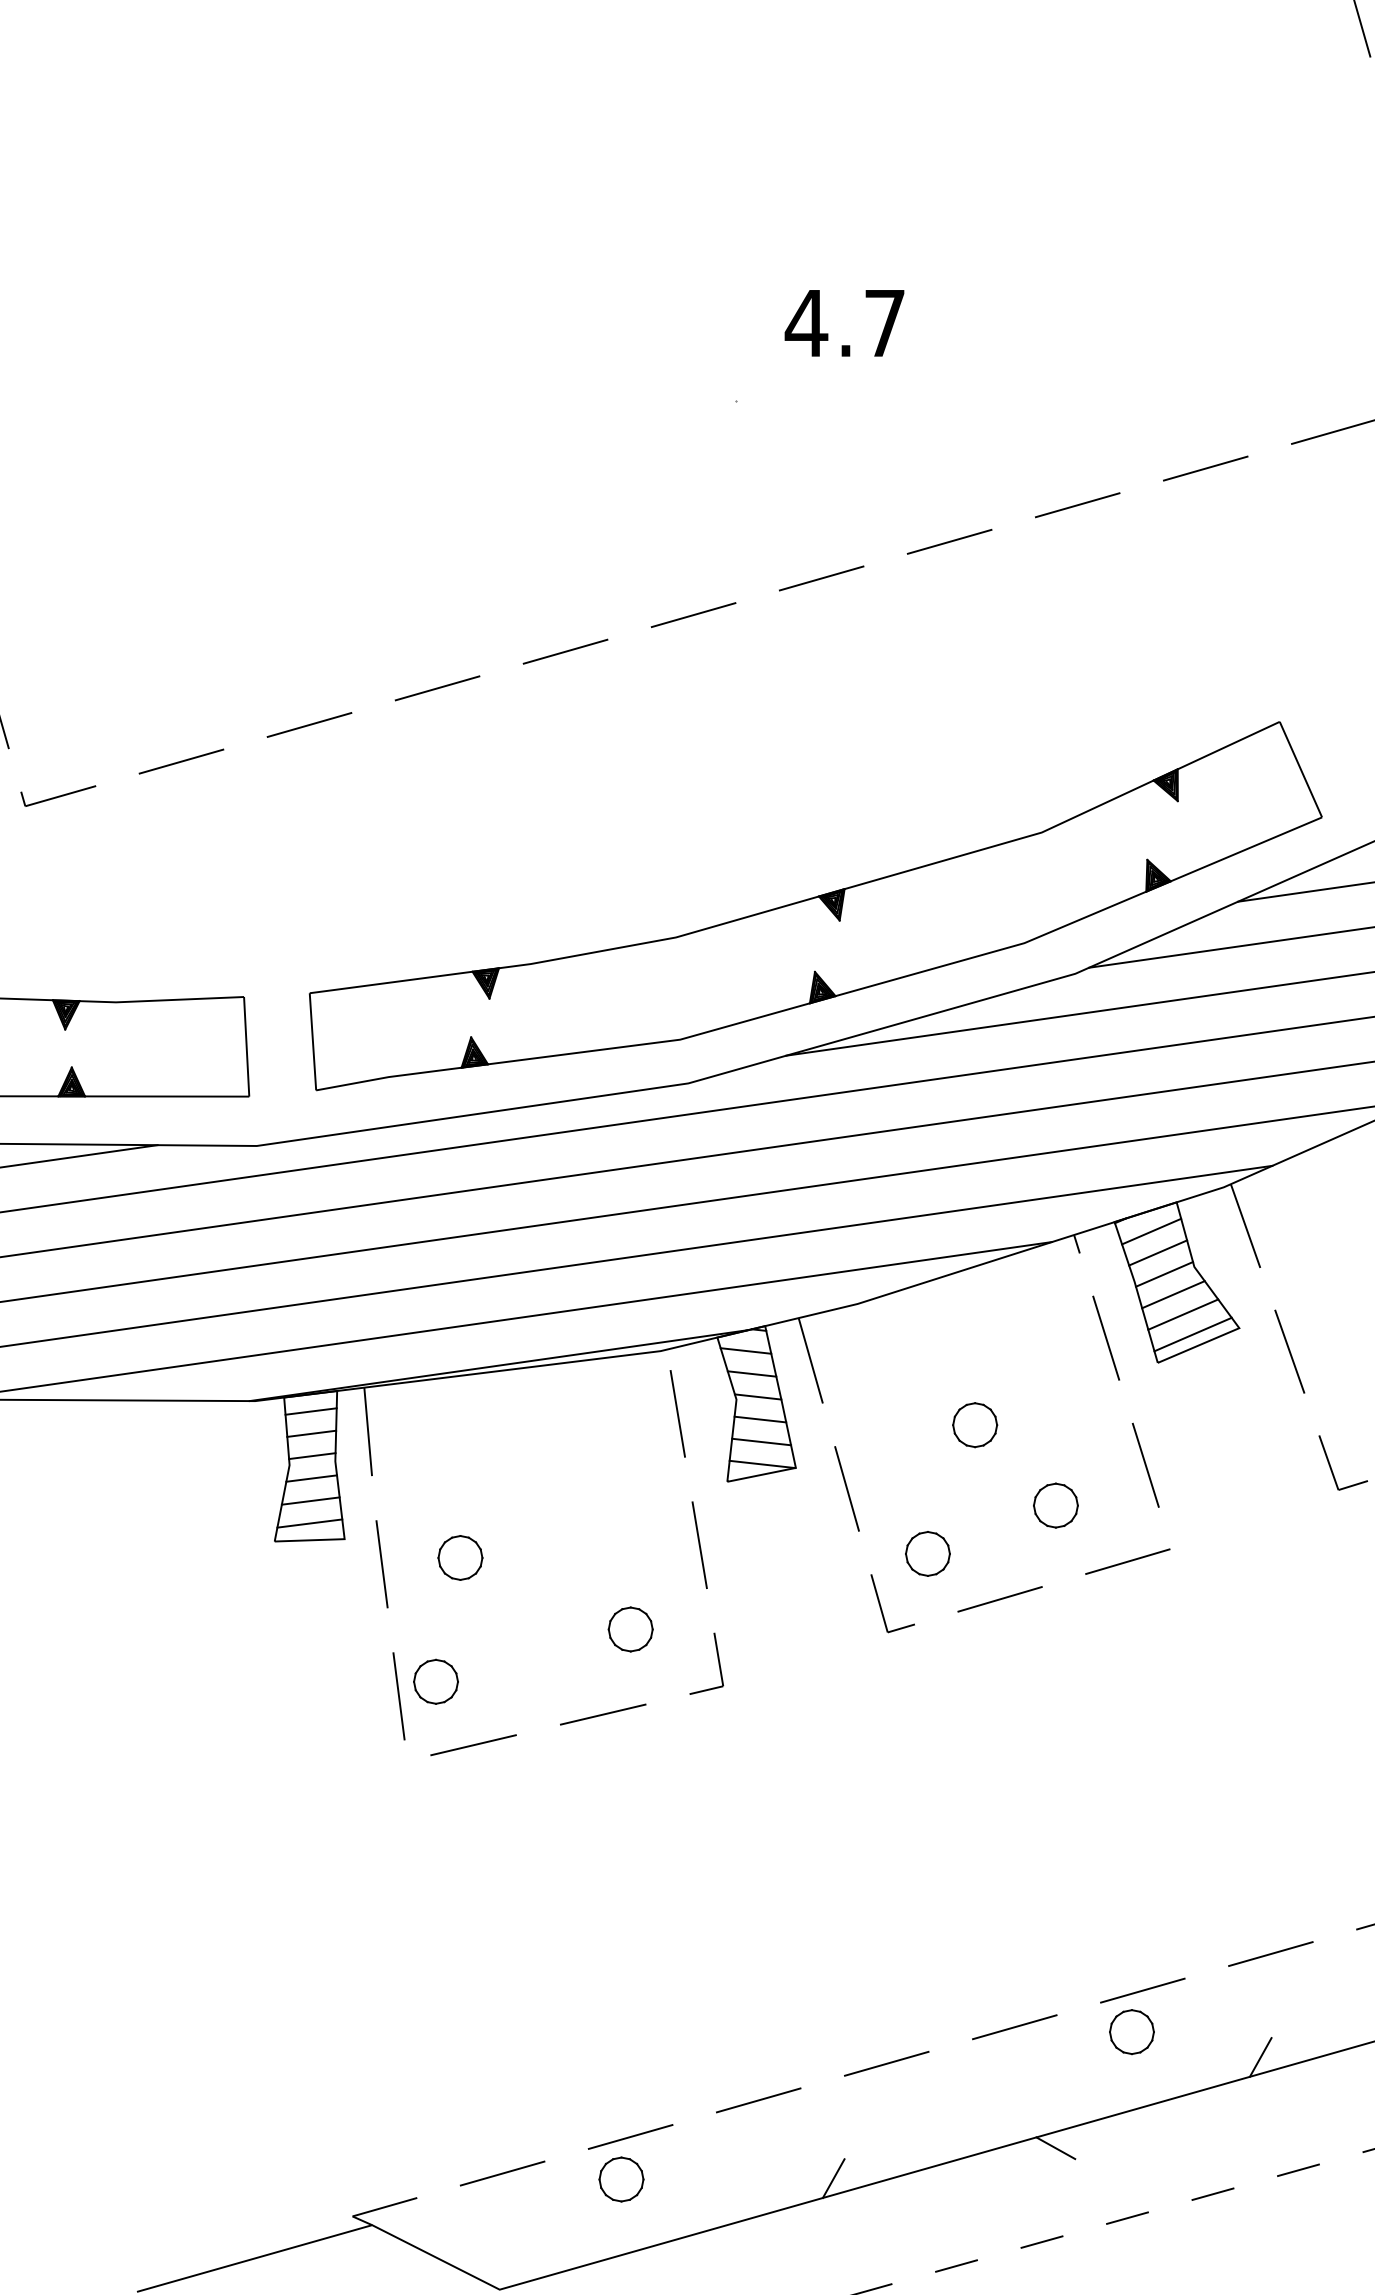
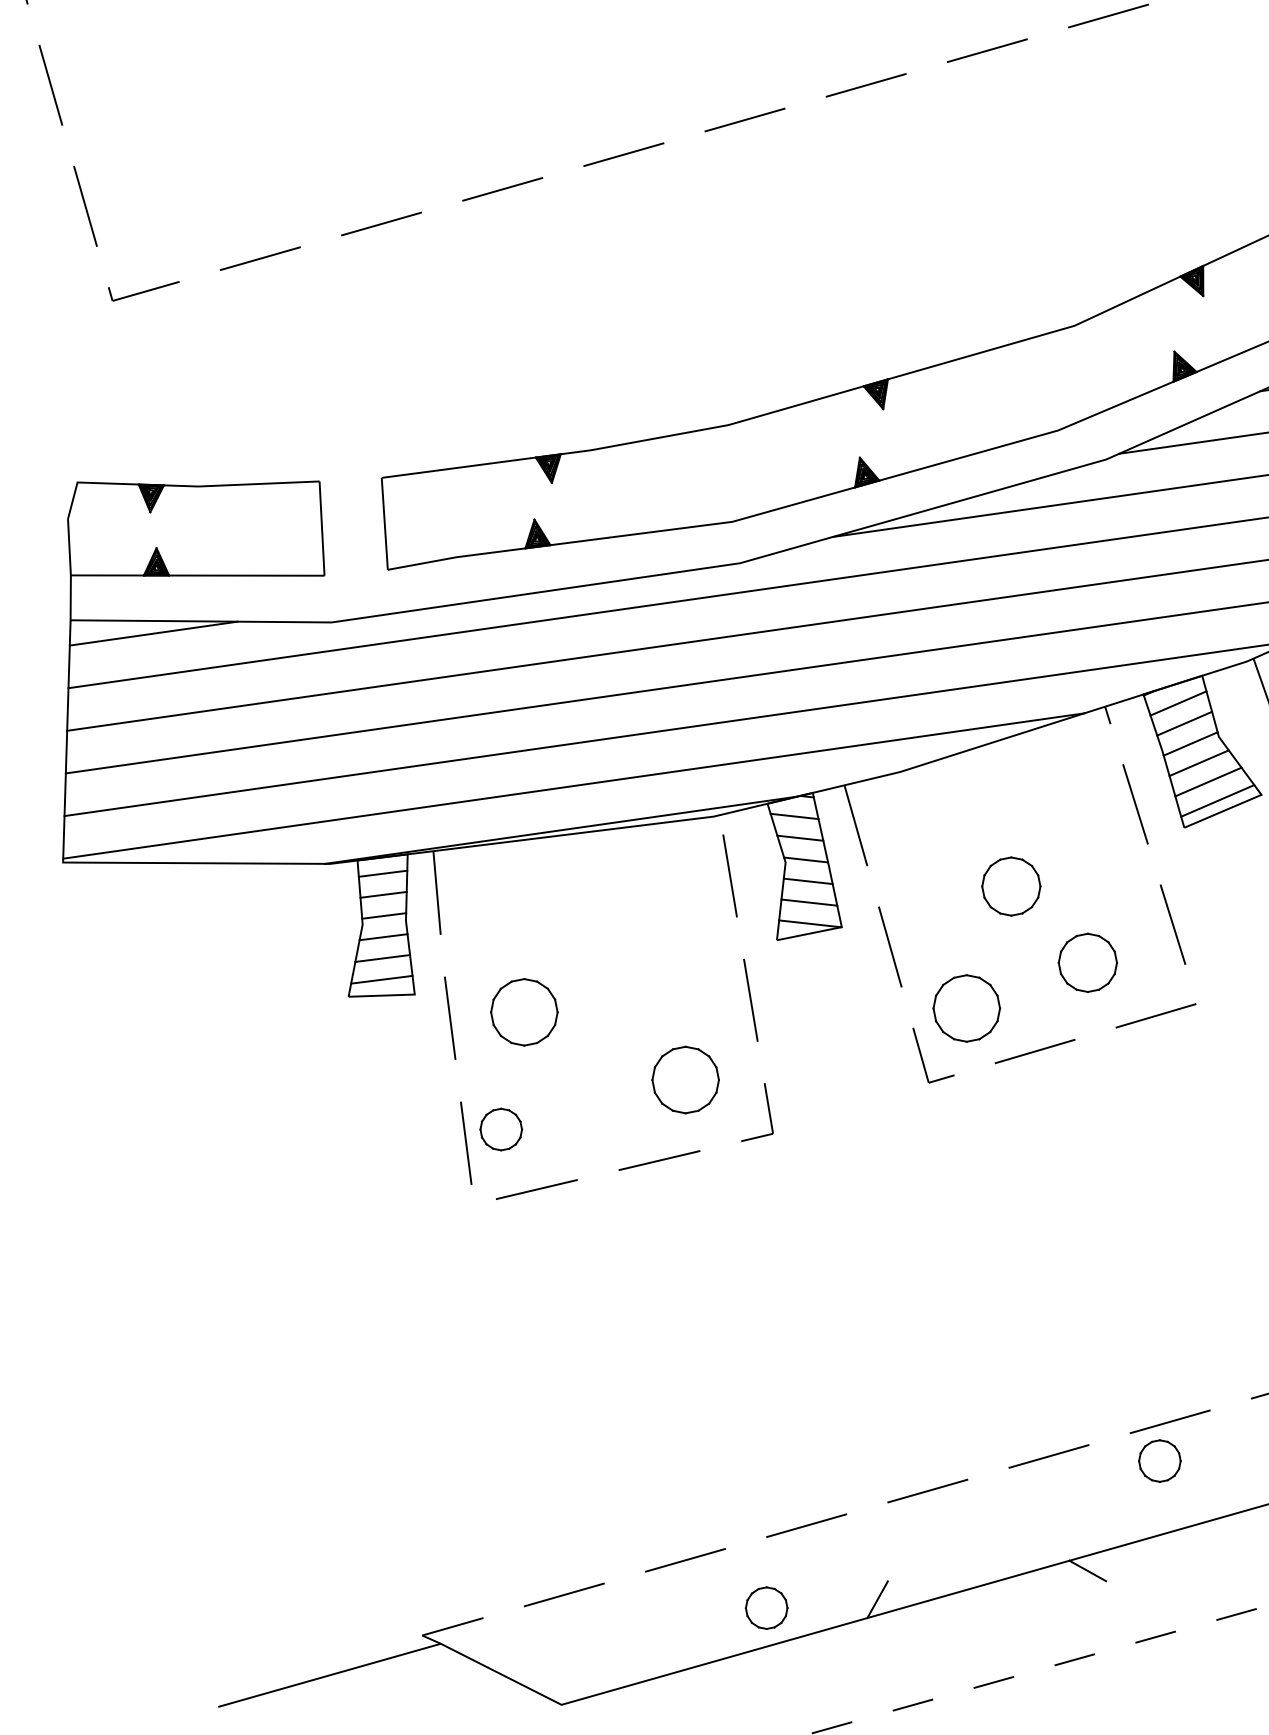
part: (975, 1425) -> (1011, 886), size x1.4
part: (1055, 1505) -> (1087, 962), size x1.4
part: (927, 1553) -> (966, 1008), size x1.6
part: (460, 1557) -> (524, 1011), size x1.6
part: (630, 1629) -> (685, 1080), size x1.6
part: (621, 2179) -> (766, 1608), moved

